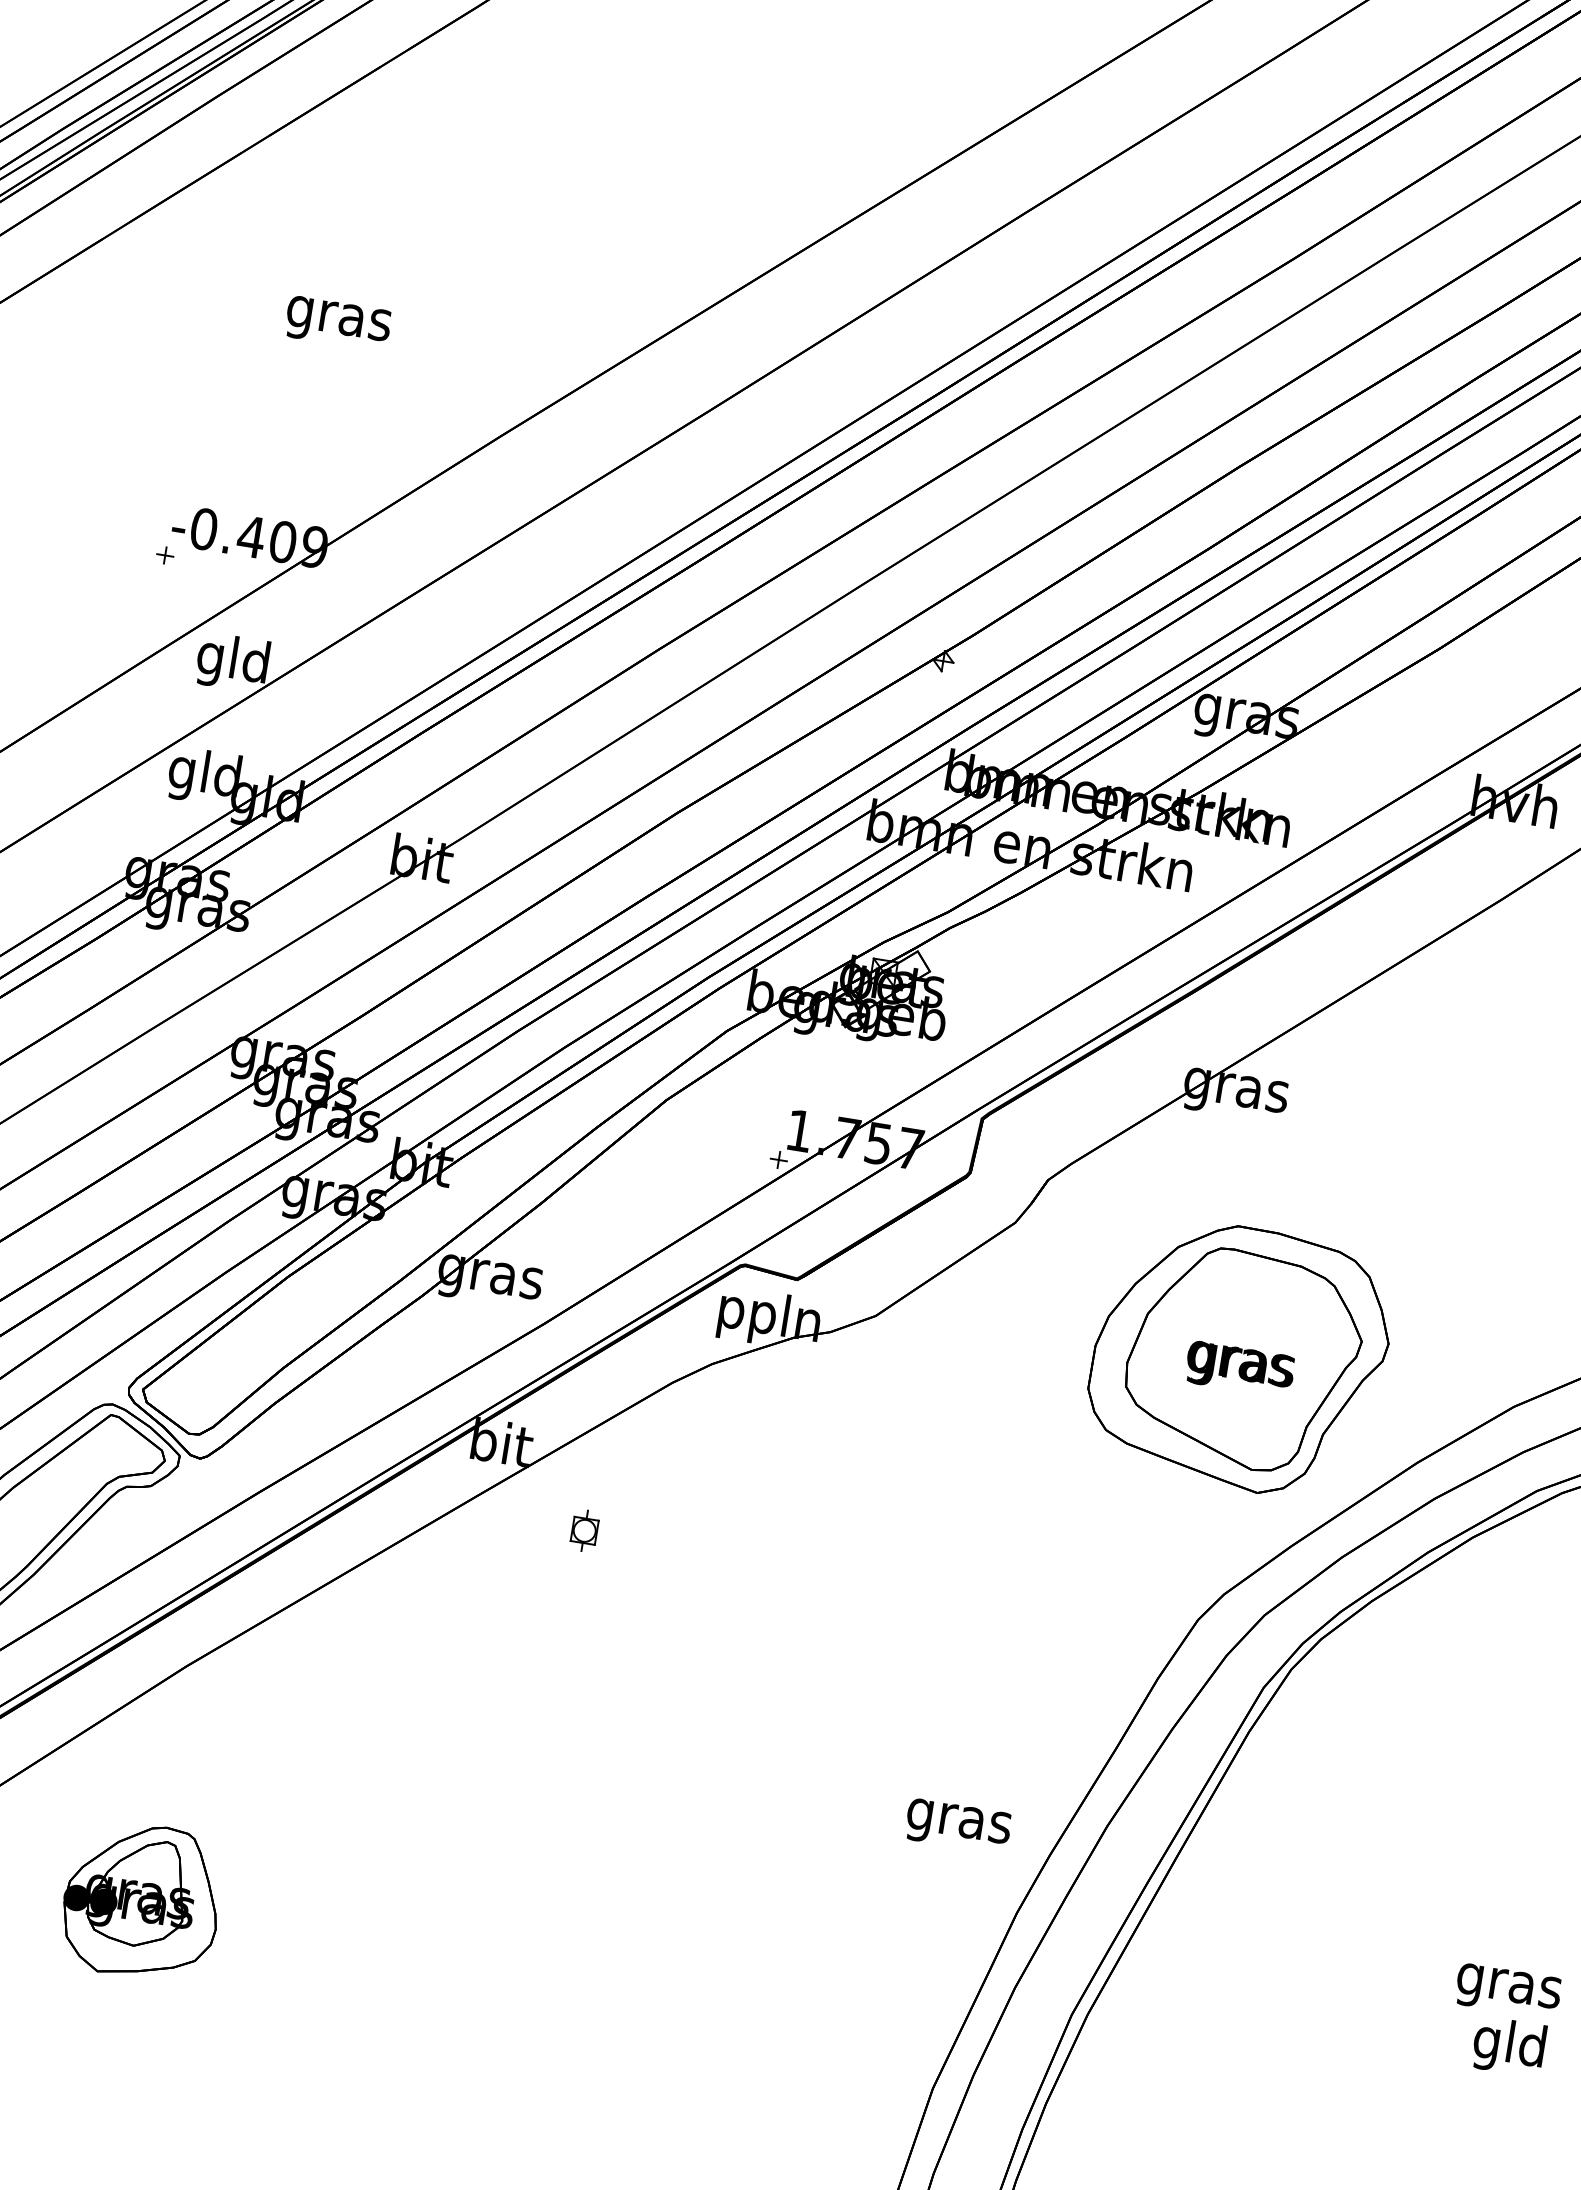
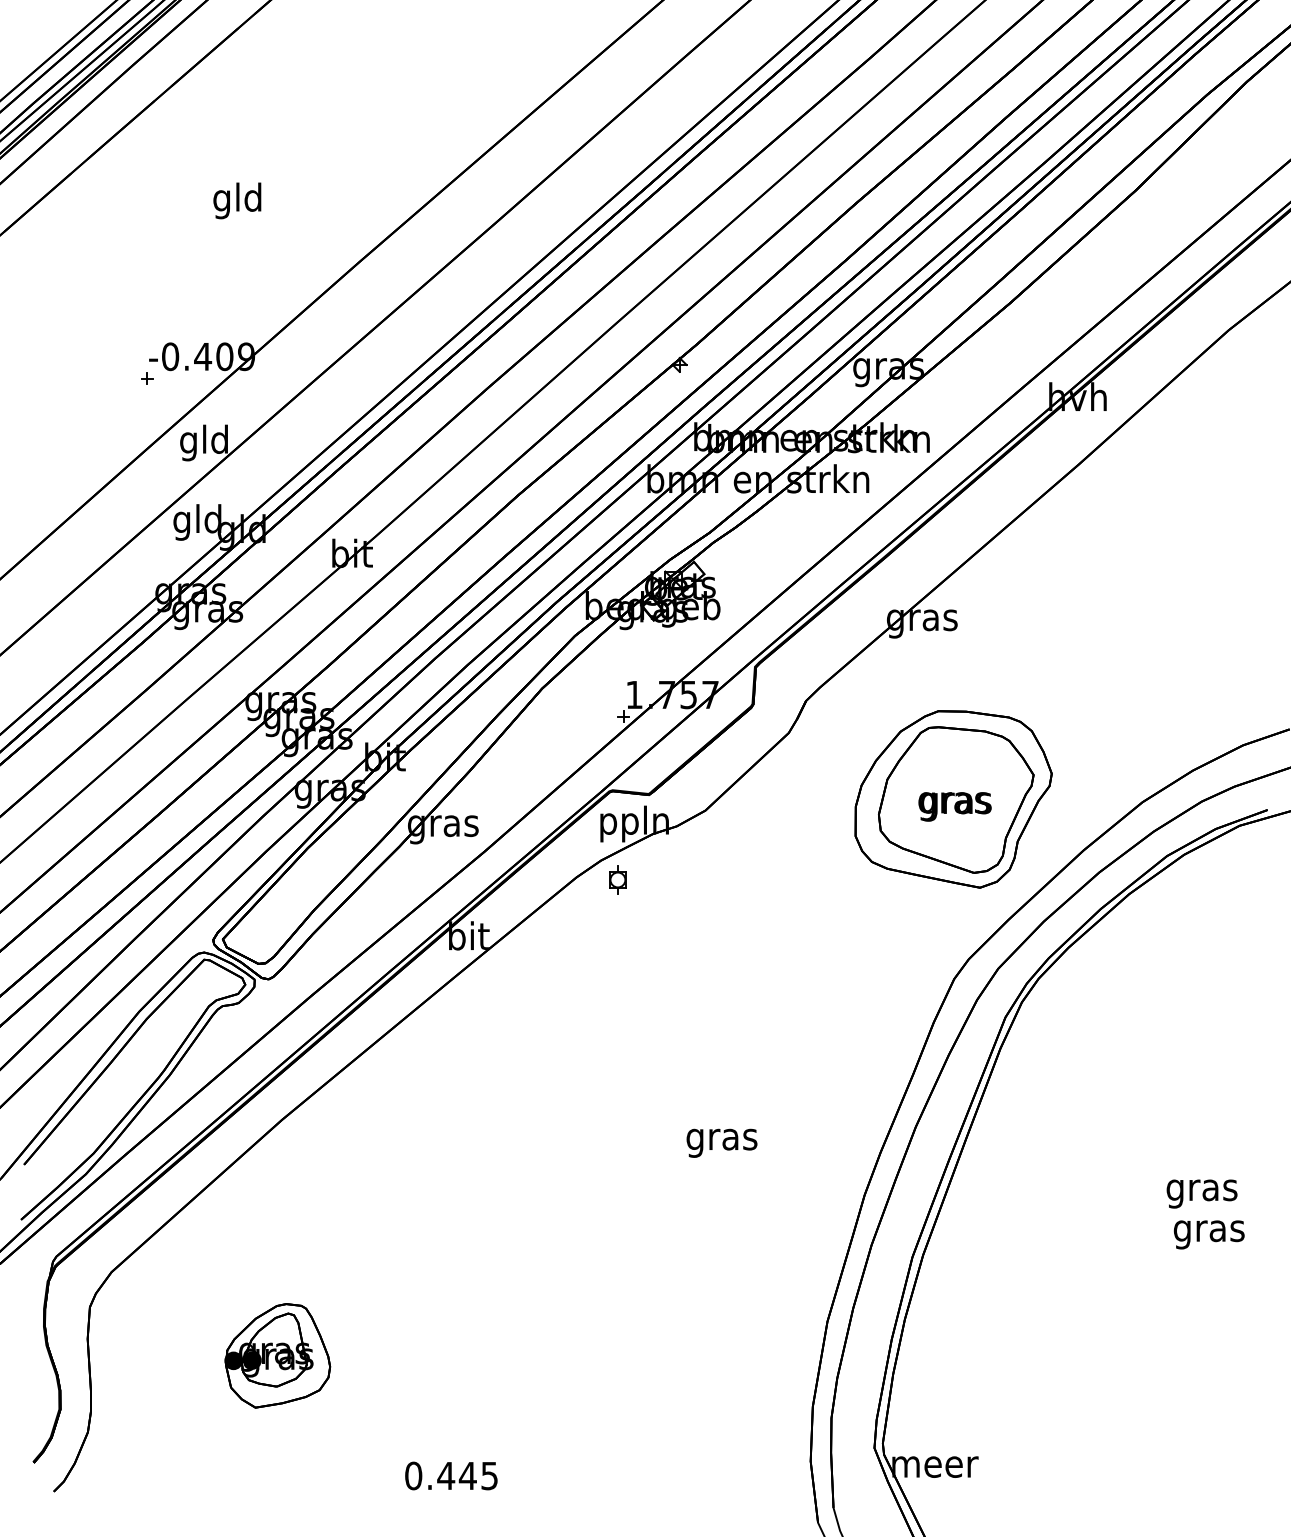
text: (338, 317) -> (237, 200), gras -> gld
part: (584, 1530) -> (617, 879), moved
text: (957, 1825) -> (721, 1142), moved
part: (141, 1900) -> (277, 1355), moved
text: (1508, 2045) -> (1208, 1230), gld -> gras

